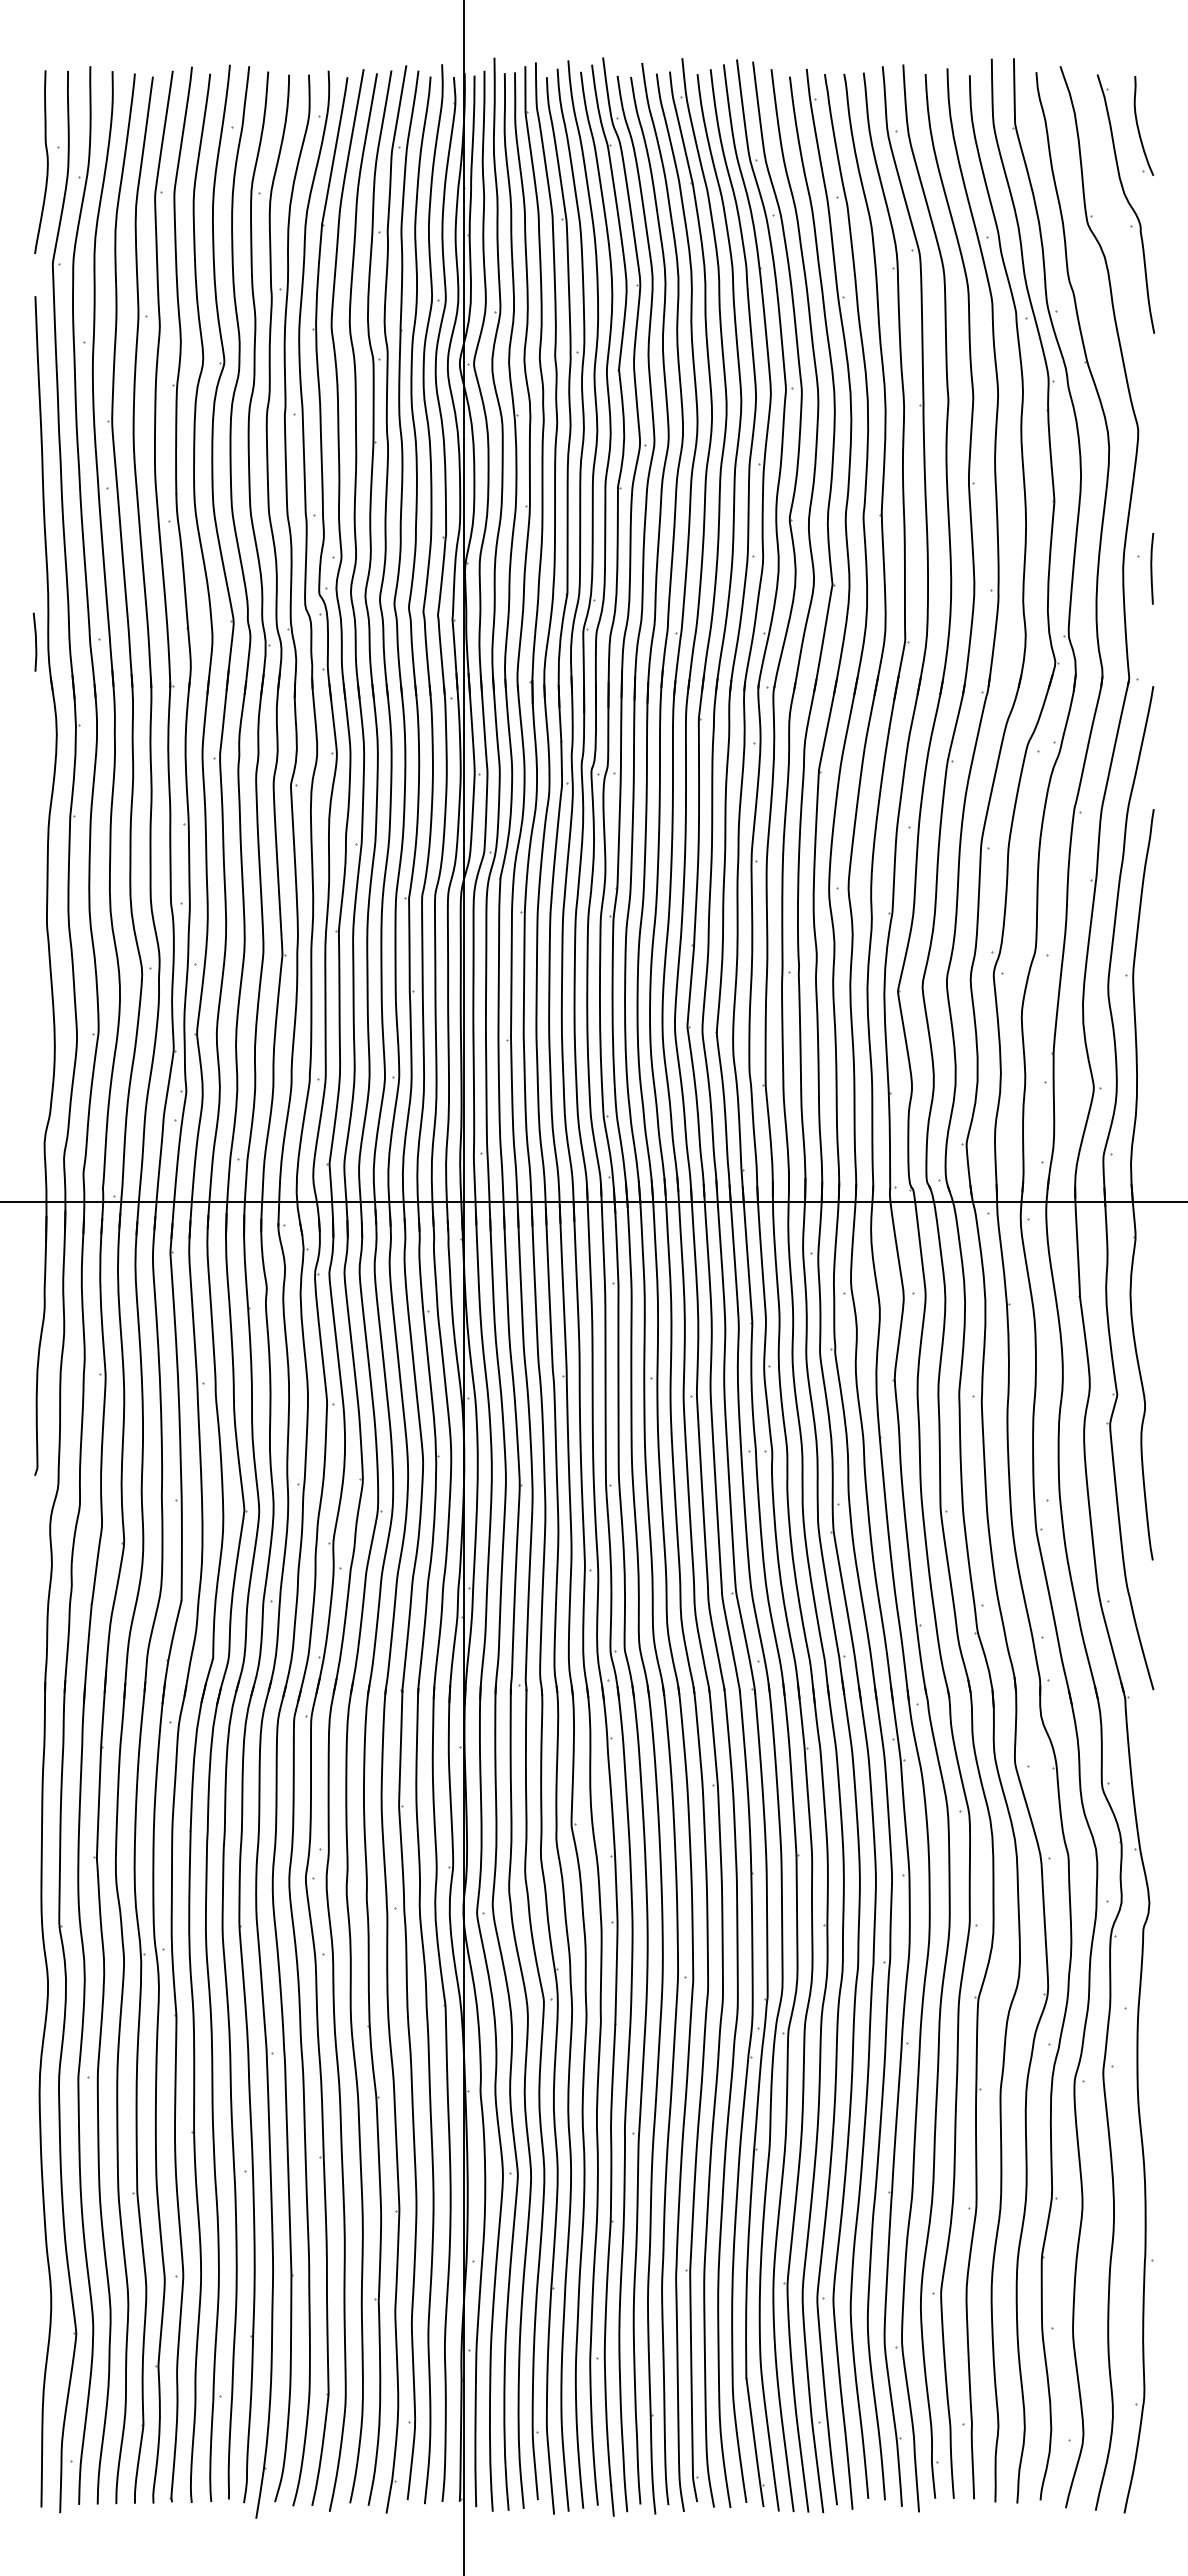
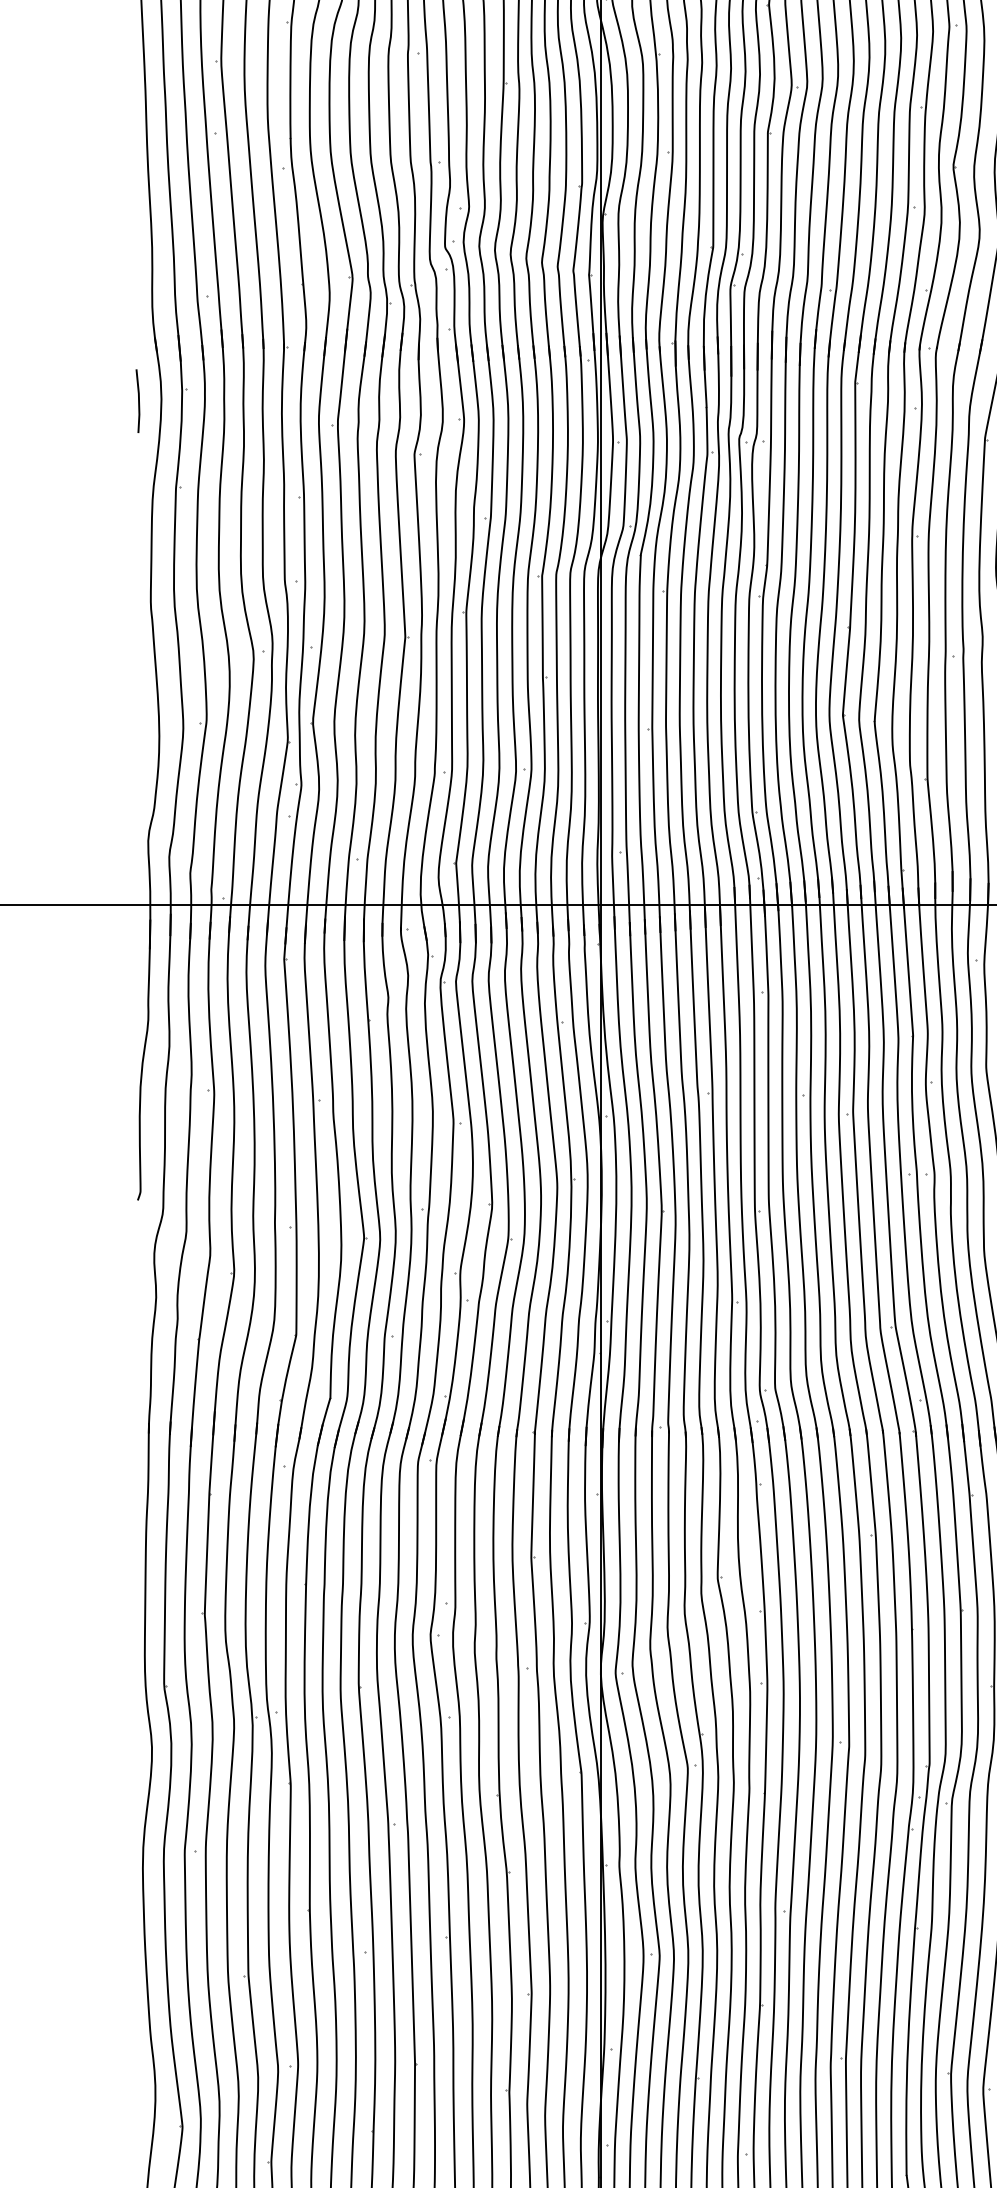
line: (35, 641) -> (138, 400), moved

